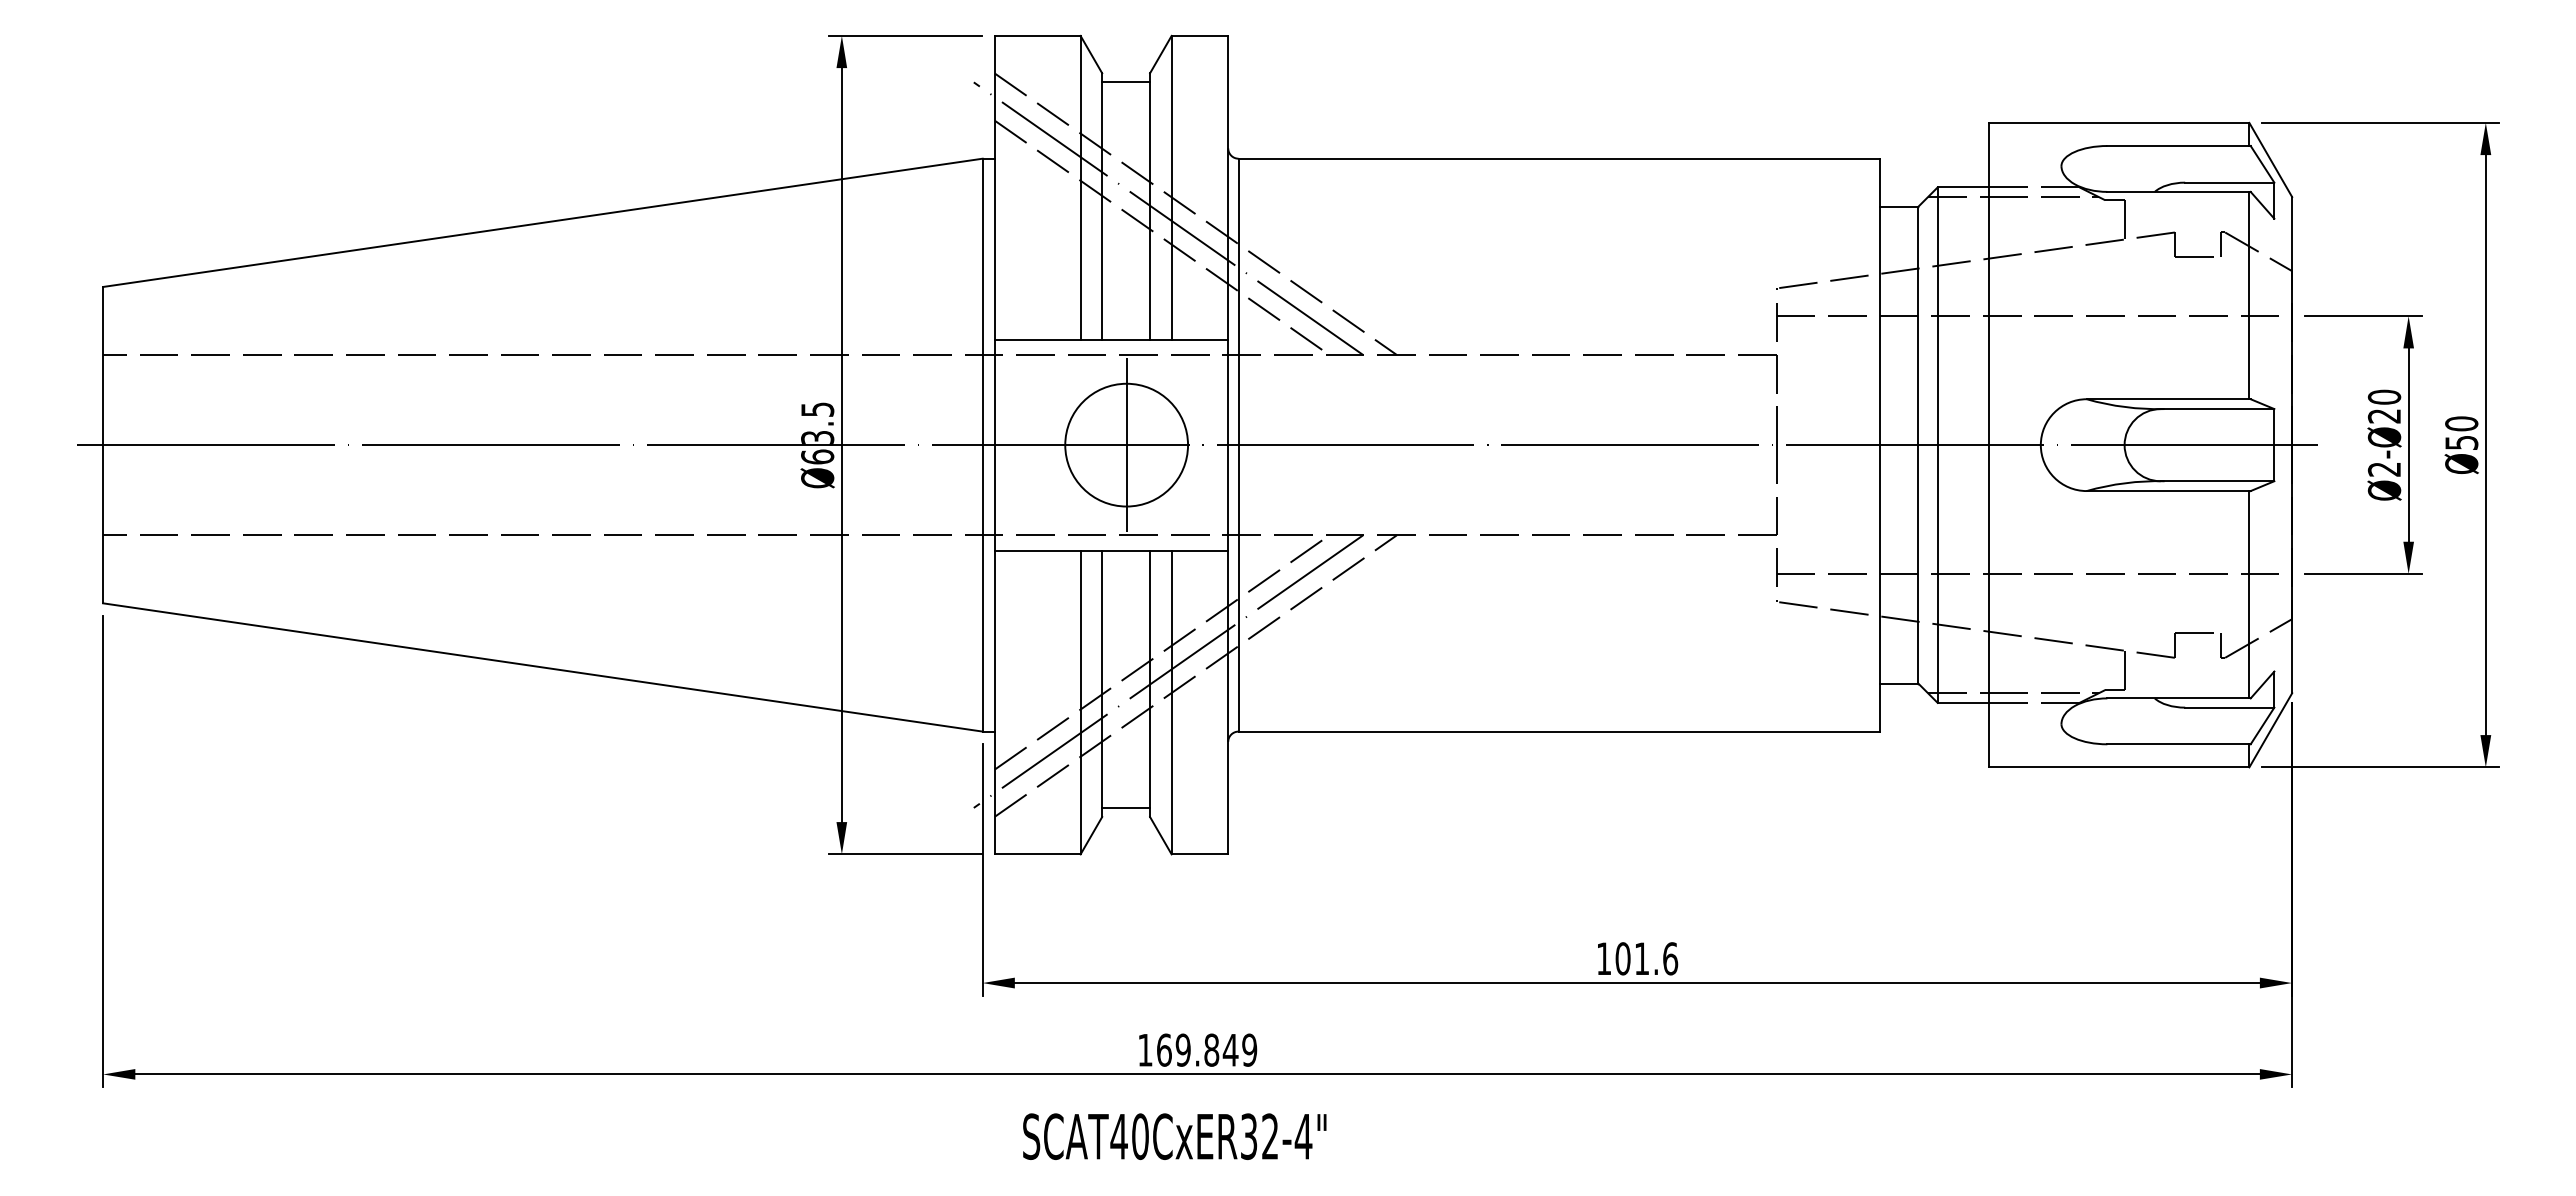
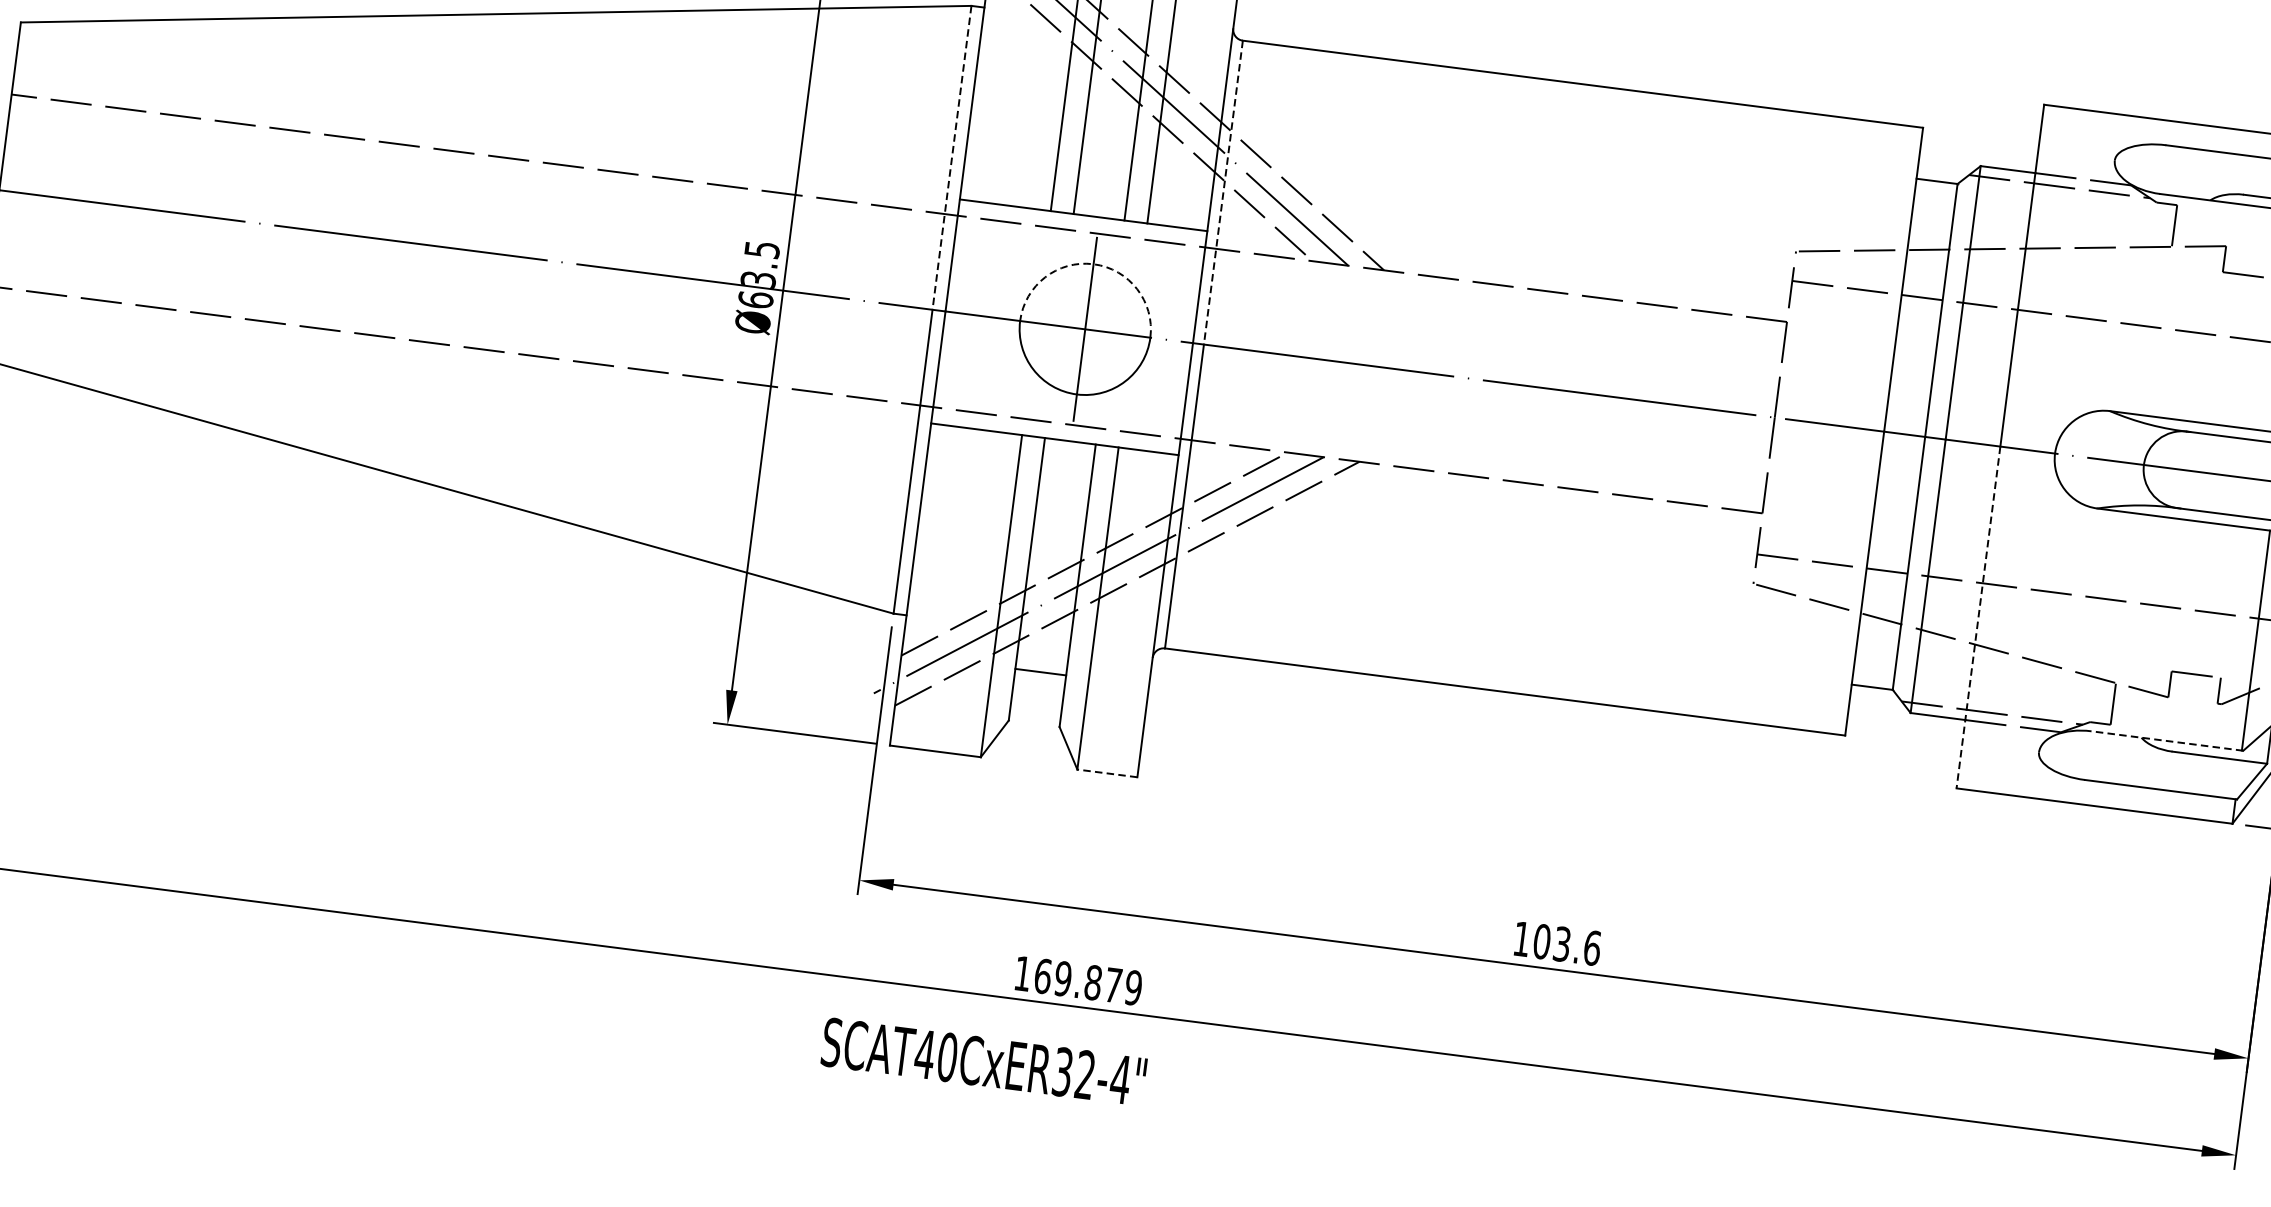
line: (982, 302) -> (951, 158), solid -> dashed
line: (1238, 302) -> (1223, 193), solid -> dashed
arc: (1126, 383) -> (1093, 263), solid -> dashed
line: (1989, 606) -> (1978, 617), solid -> dashed
line: (2179, 698) -> (2167, 741), solid -> dashed
line: (1126, 808) -> (1041, 672), moved
line: (1199, 854) -> (1106, 773), solid -> dashed
text: (1642, 958) -> (1562, 944), 101.6 -> 103.6
text: (1230, 1050) -> (1113, 985), 169.849 -> 169.879
text: (1174, 1136) -> (983, 1061), moved

